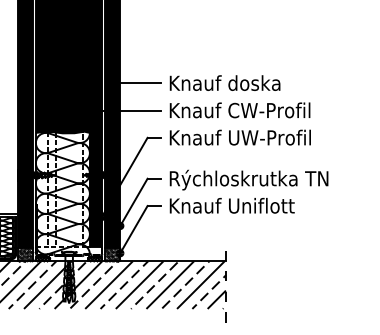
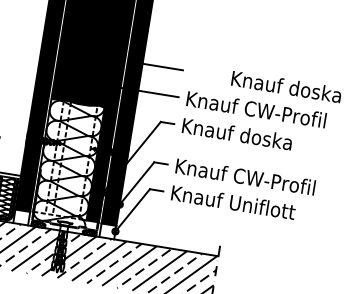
text: (224, 82) -> (286, 86), moved
text: (269, 137) -> (281, 141), Knauf UW-Profil -> Knauf doska
text: (249, 179) -> (254, 179), Rýchloskrutka TN -> Knauf CW-Profil
hatch: (25, 254) -> (21, 217), removed
hatch: (112, 254) -> (107, 231), removed

